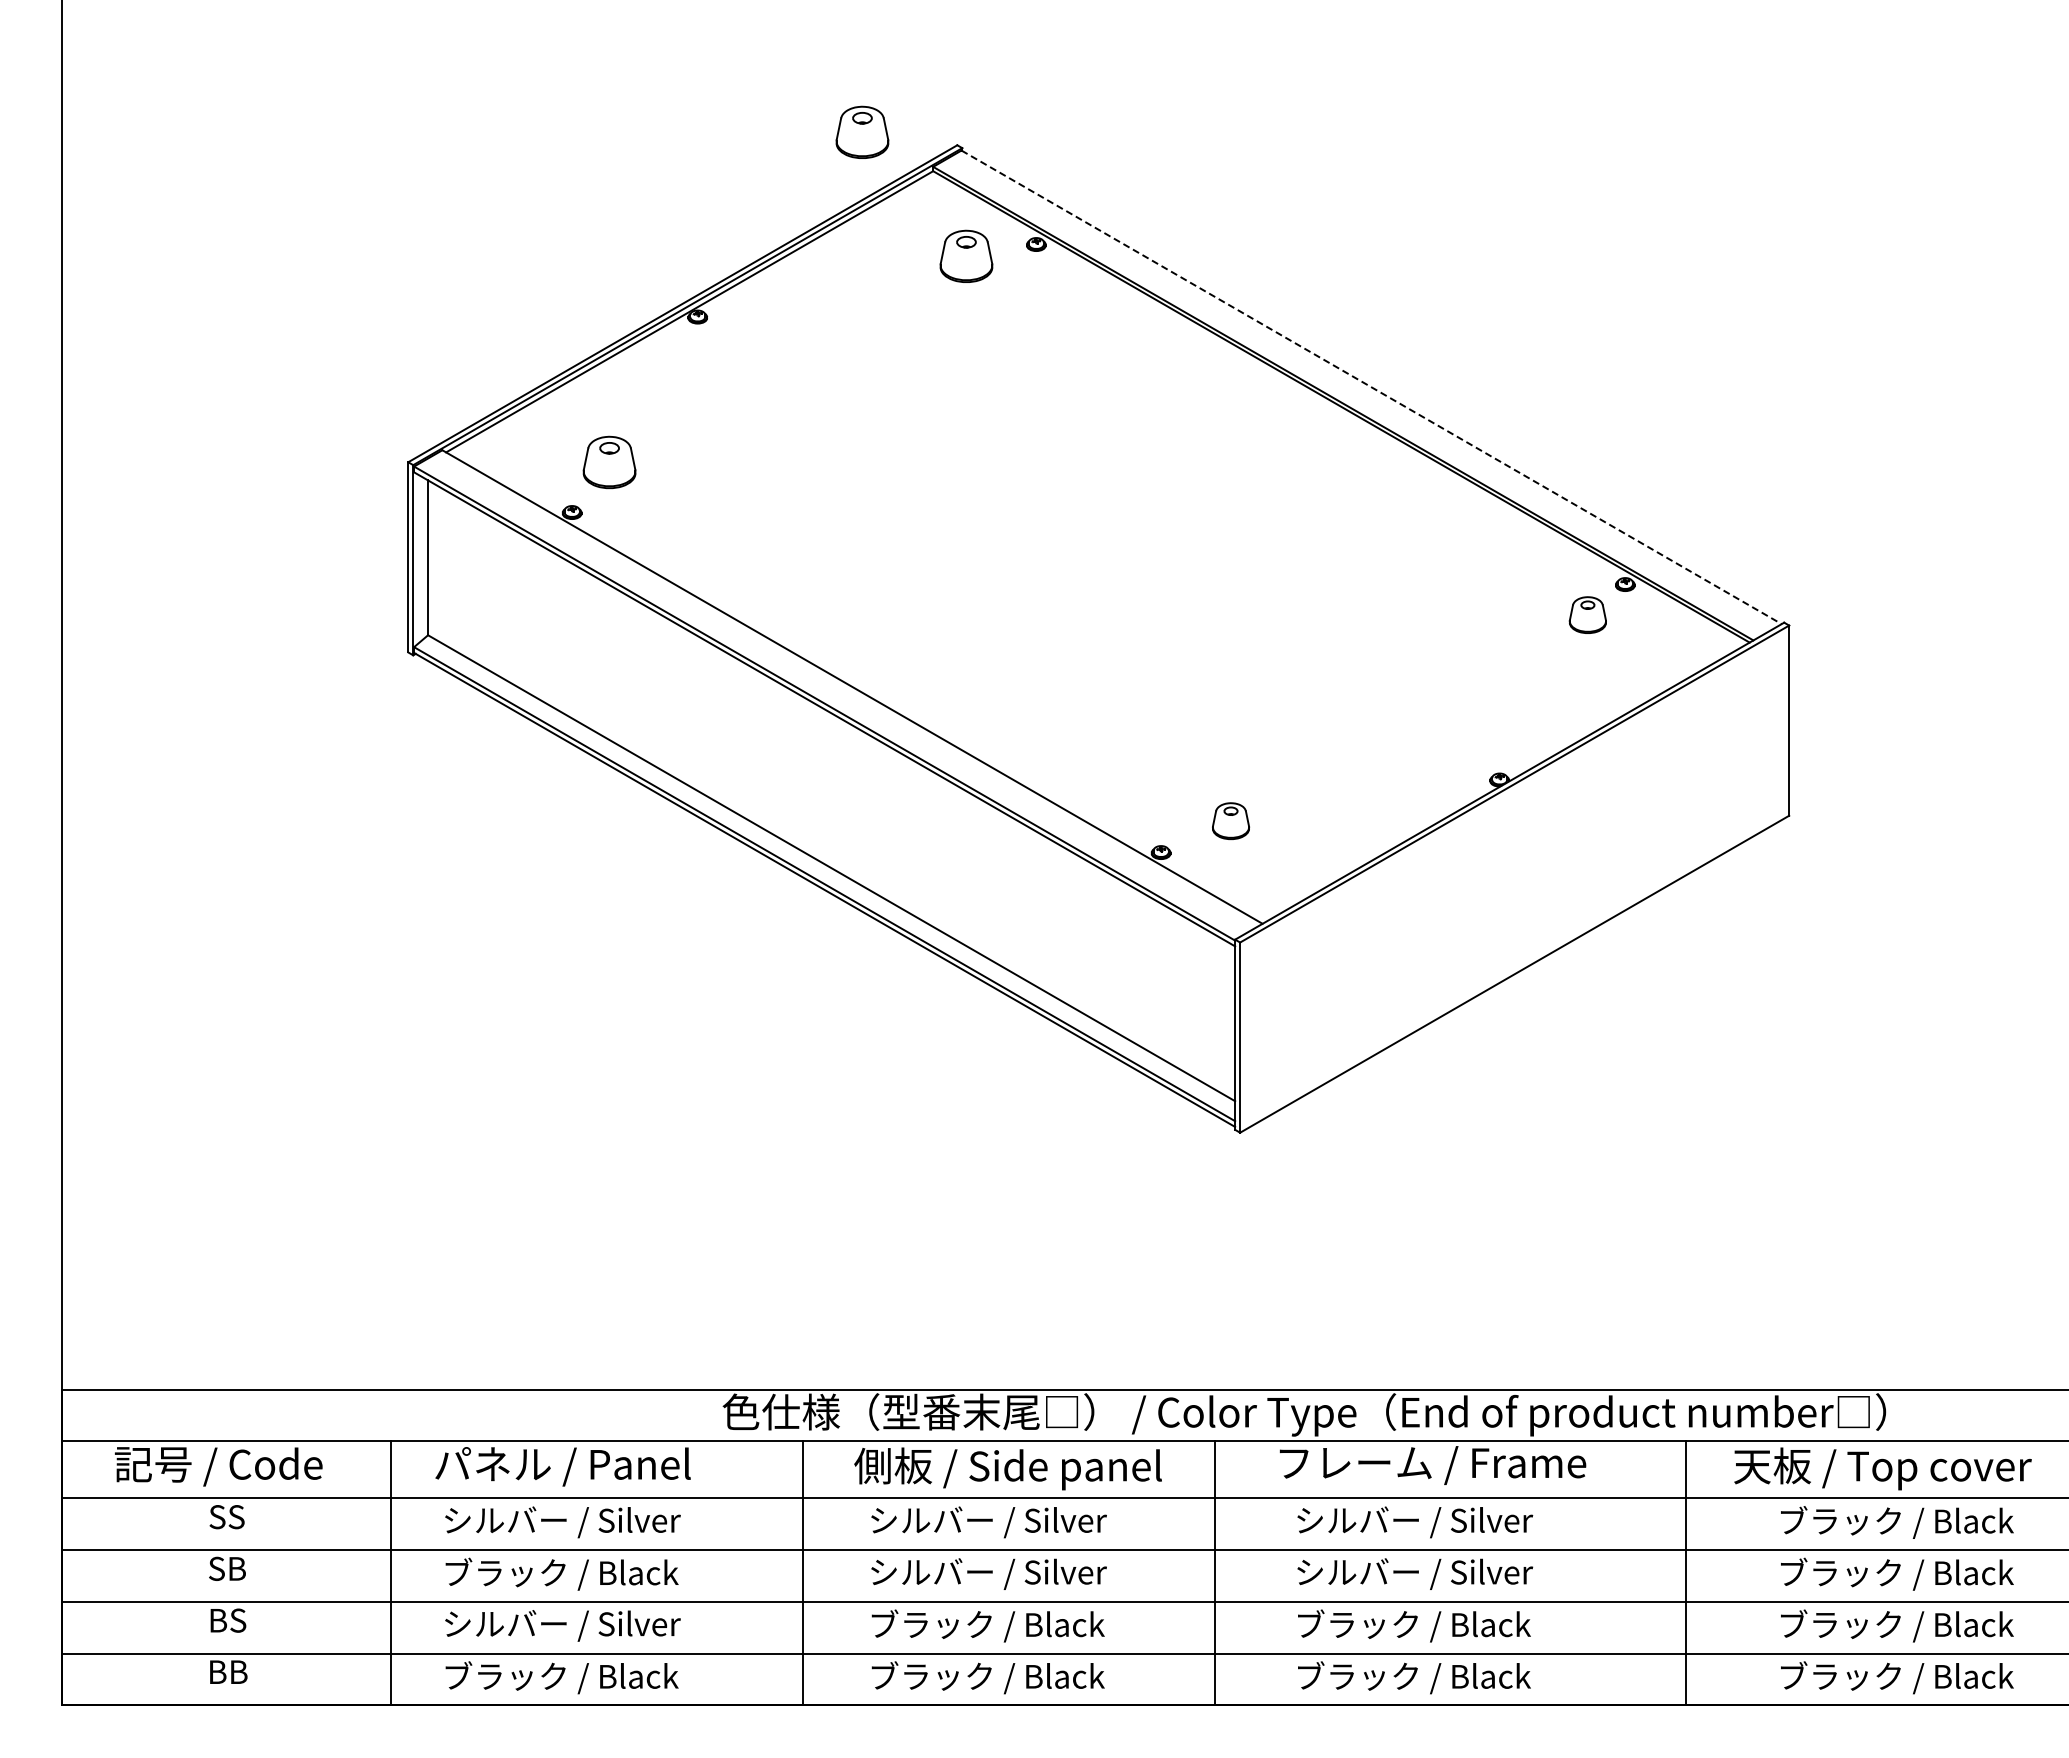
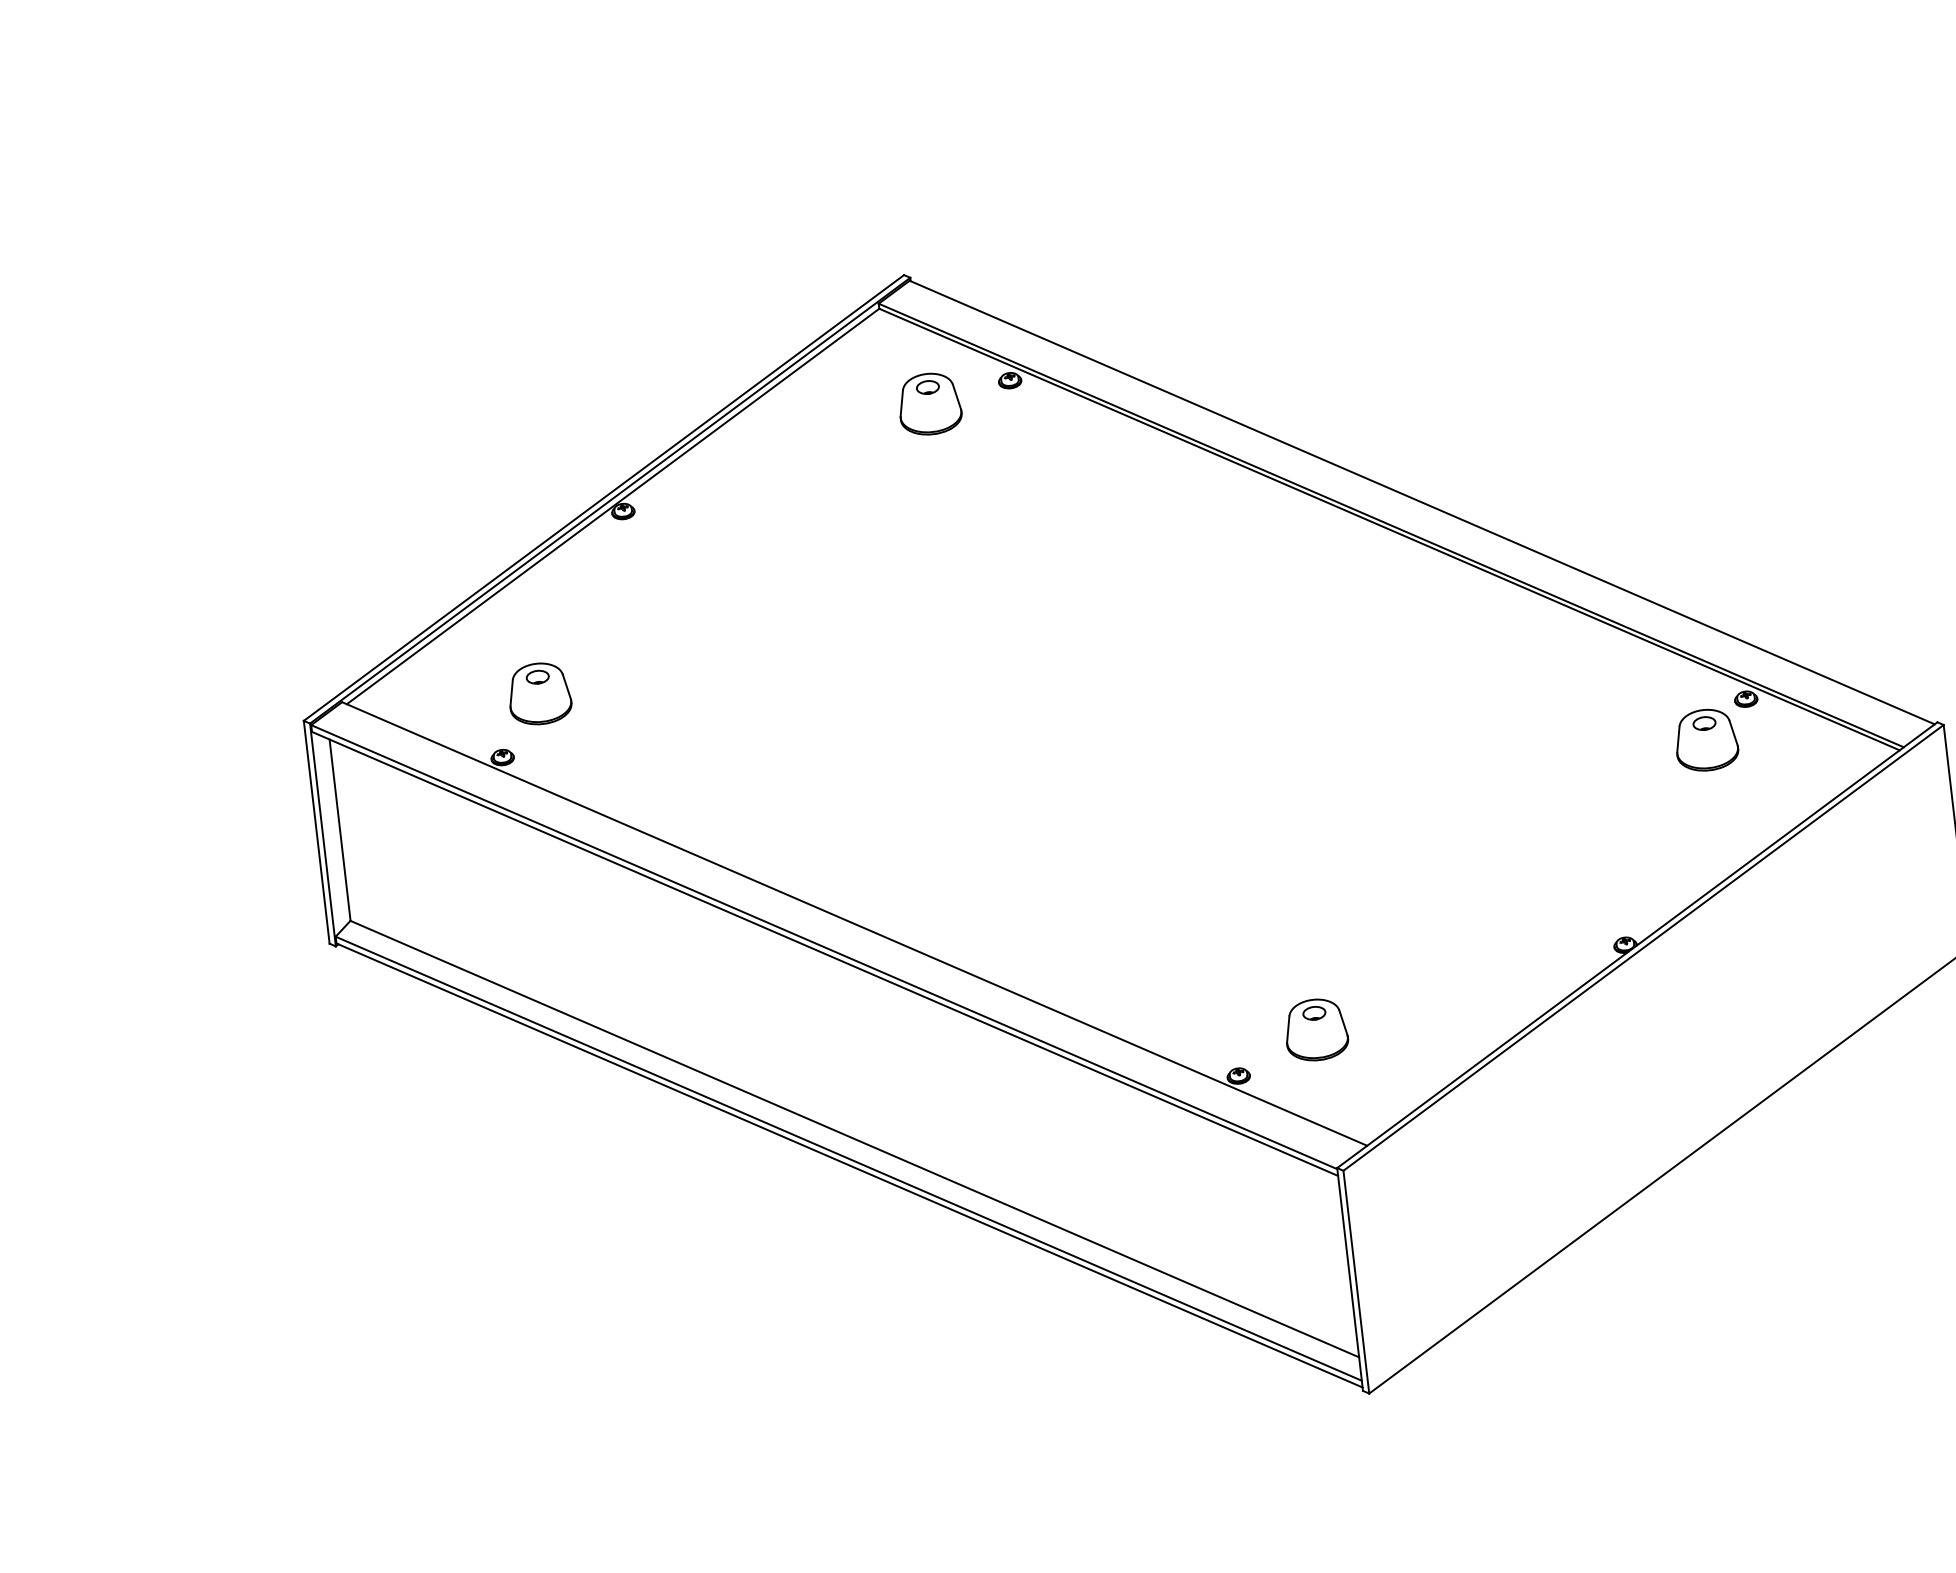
part: (862, 131) -> (791, 271), removed
line: (1371, 387) -> (1422, 502), dashed -> solid
part: (1587, 614) -> (1705, 739), size x1.43
part: (1230, 820) -> (1315, 1029), size x1.43

